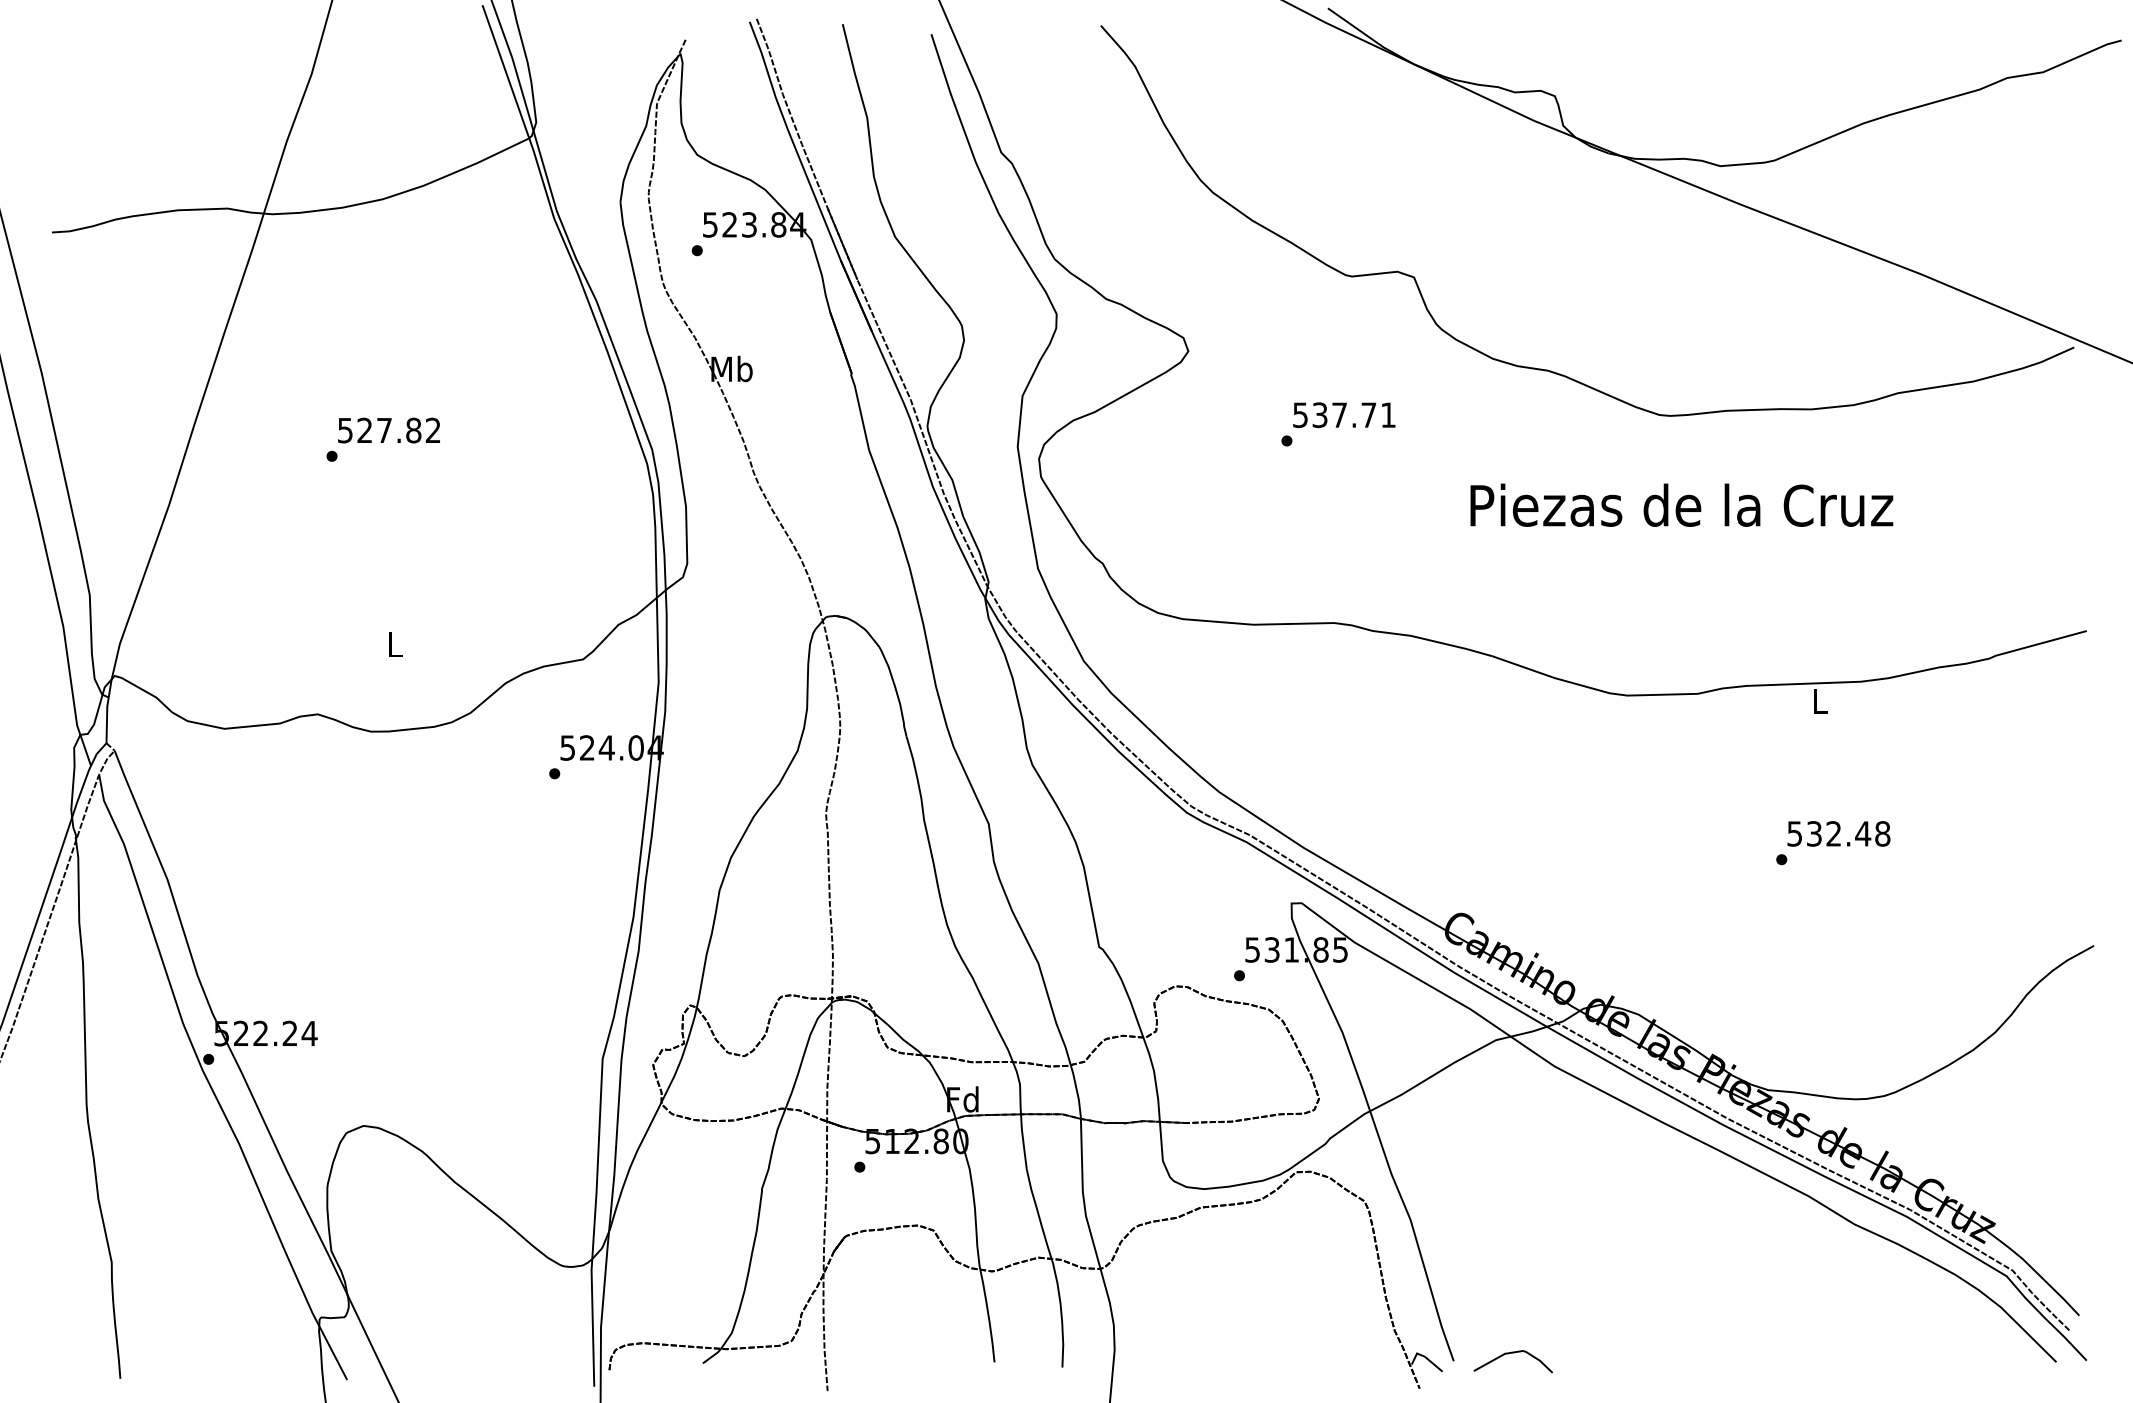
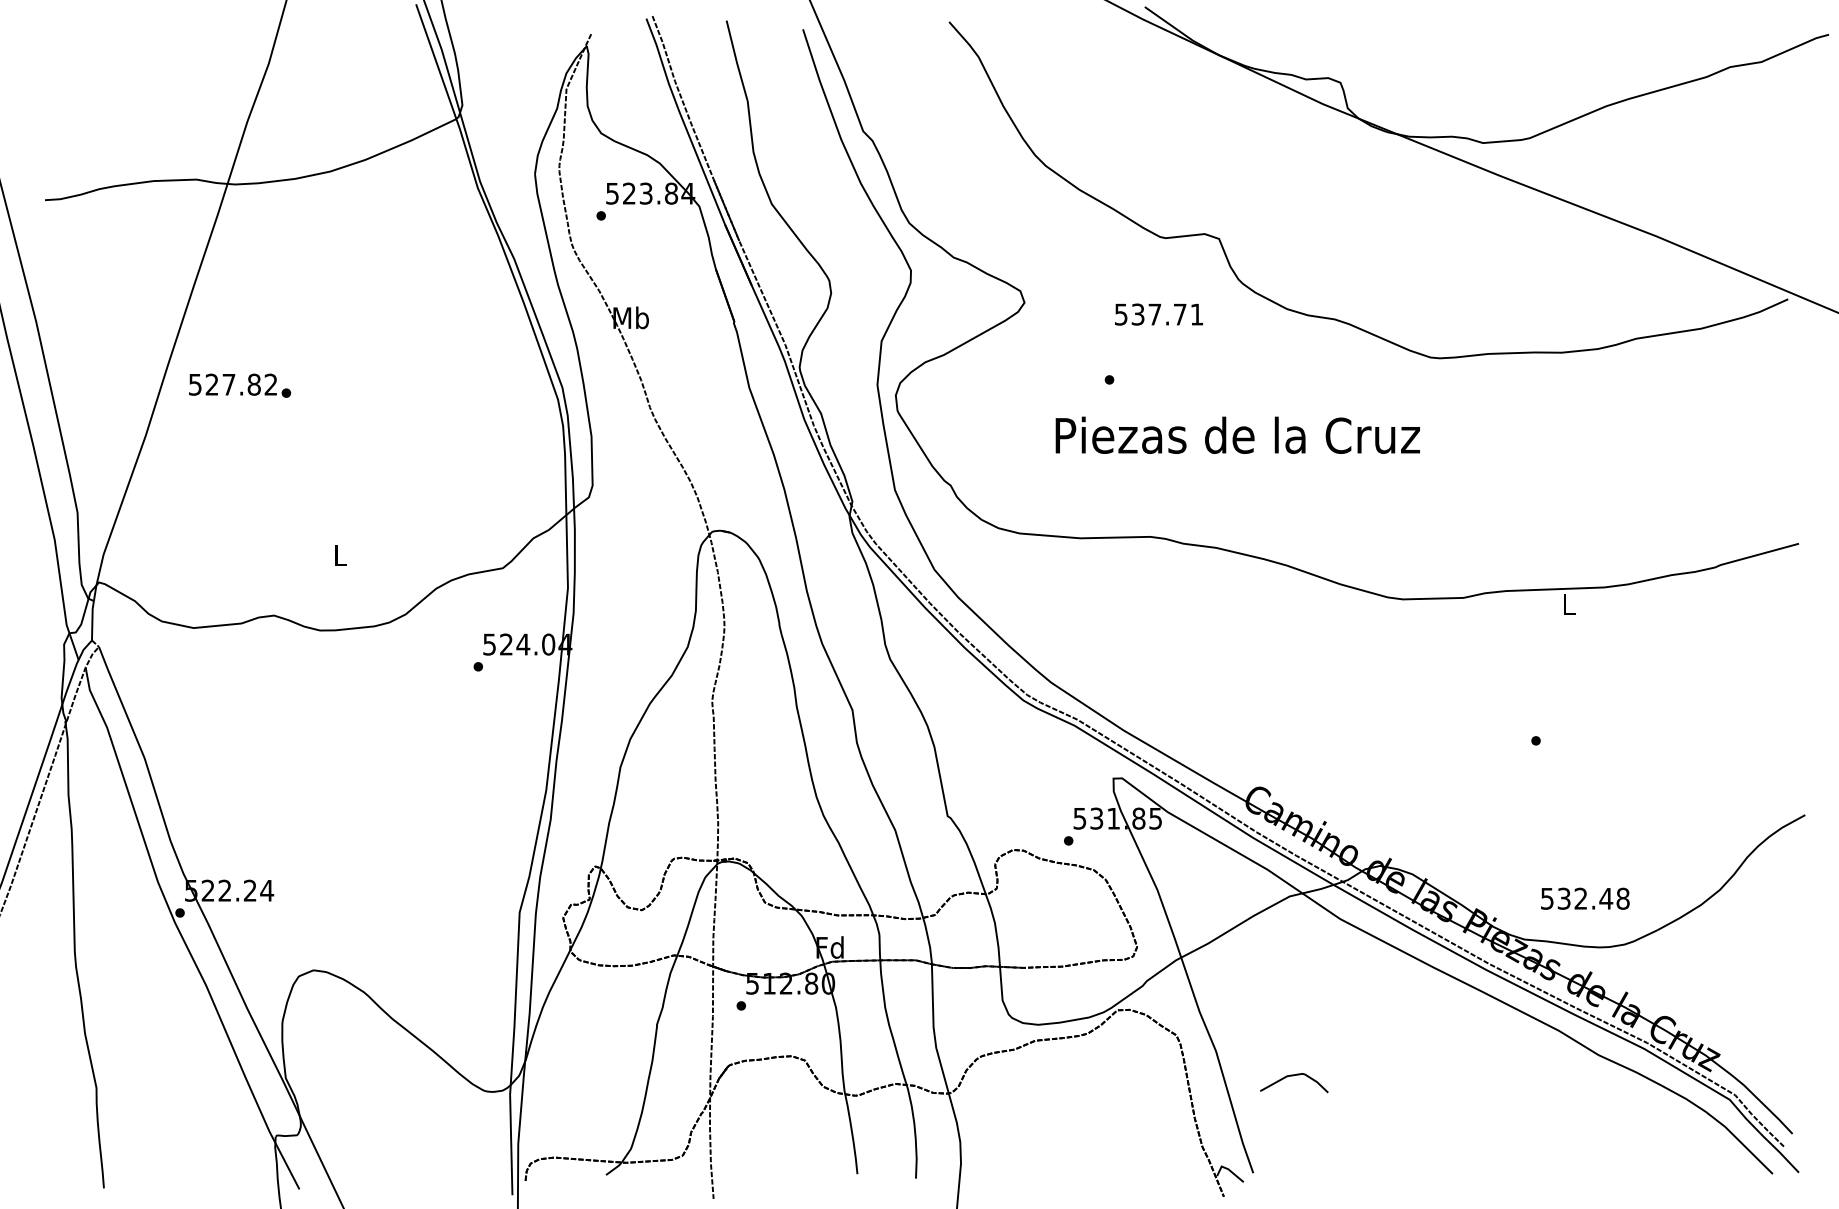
text: (1344, 414) -> (1159, 314), moved
text: (388, 430) -> (232, 384), moved
text: (1681, 504) -> (1237, 434), moved
text: (1838, 833) -> (1584, 898), moved
curve: (1512, 1353) -> (1293, 1076), moved

